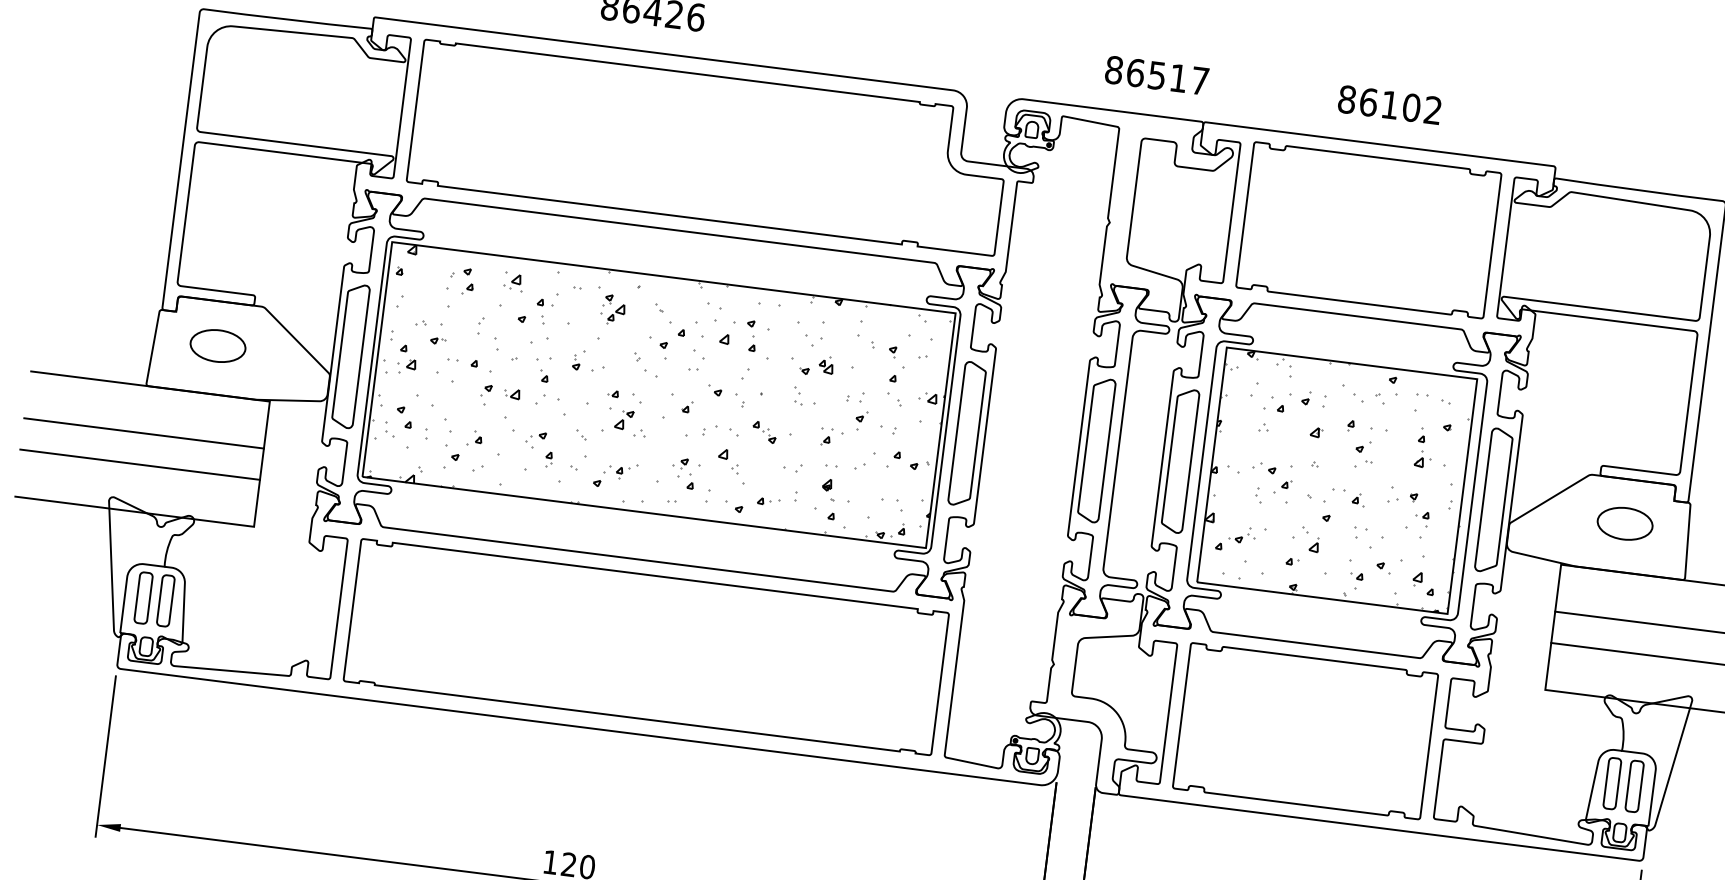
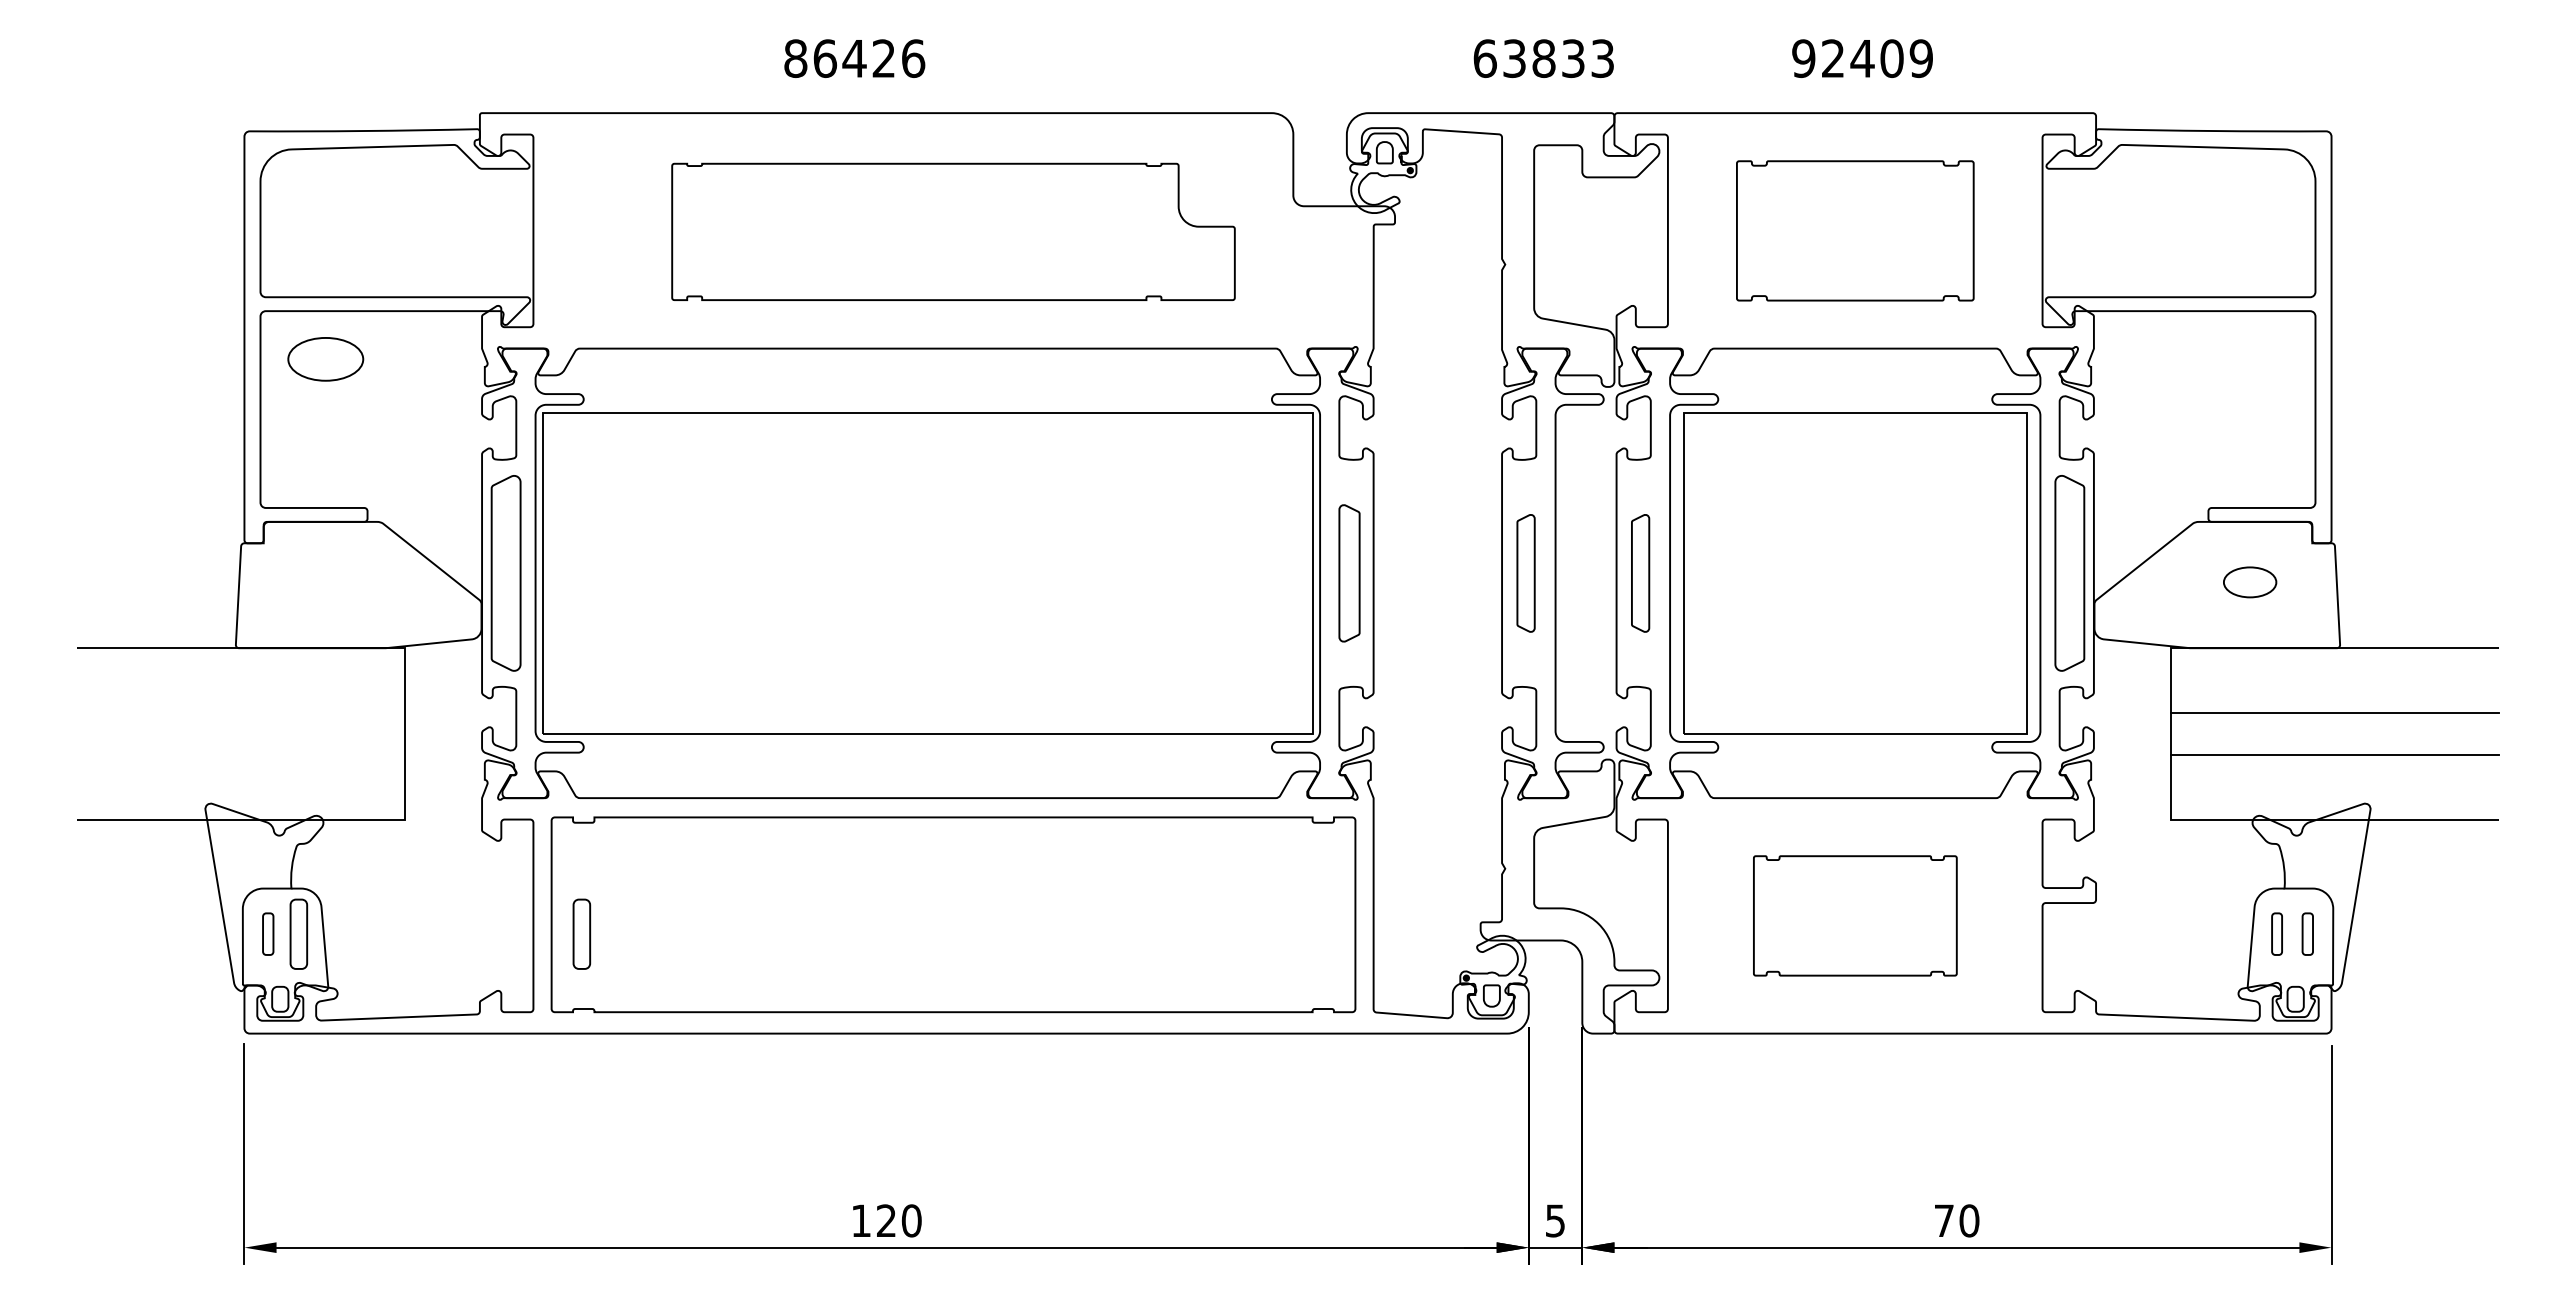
text: (1156, 75) -> (1543, 58), 86517 -> 63833
text: (1390, 104) -> (1862, 58), 86102 -> 92409
part: (709, 147) -> (953, 231), size x0.7
part: (1369, 230) -> (1855, 230), size x0.7
part: (217, 346) -> (325, 359), moved
hatch: (661, 394) -> (930, 572), removed
line: (143, 433) -> (240, 712), removed
part: (967, 434) -> (1349, 573), size x0.7
part: (1096, 450) -> (1525, 573), size x0.6
part: (1180, 461) -> (1640, 573), size x0.6
line: (139, 464) -> (240, 755), removed
hatch: (1337, 480) -> (1855, 573), removed
part: (1624, 523) -> (2249, 582), size x0.7
part: (142, 597) -> (267, 933), size x0.6
part: (372, 626) -> (581, 933), added
part: (1305, 730) -> (1855, 915), size x0.6
part: (1611, 782) -> (2276, 933), size x0.6
part: (1634, 785) -> (2307, 933), size x0.6

